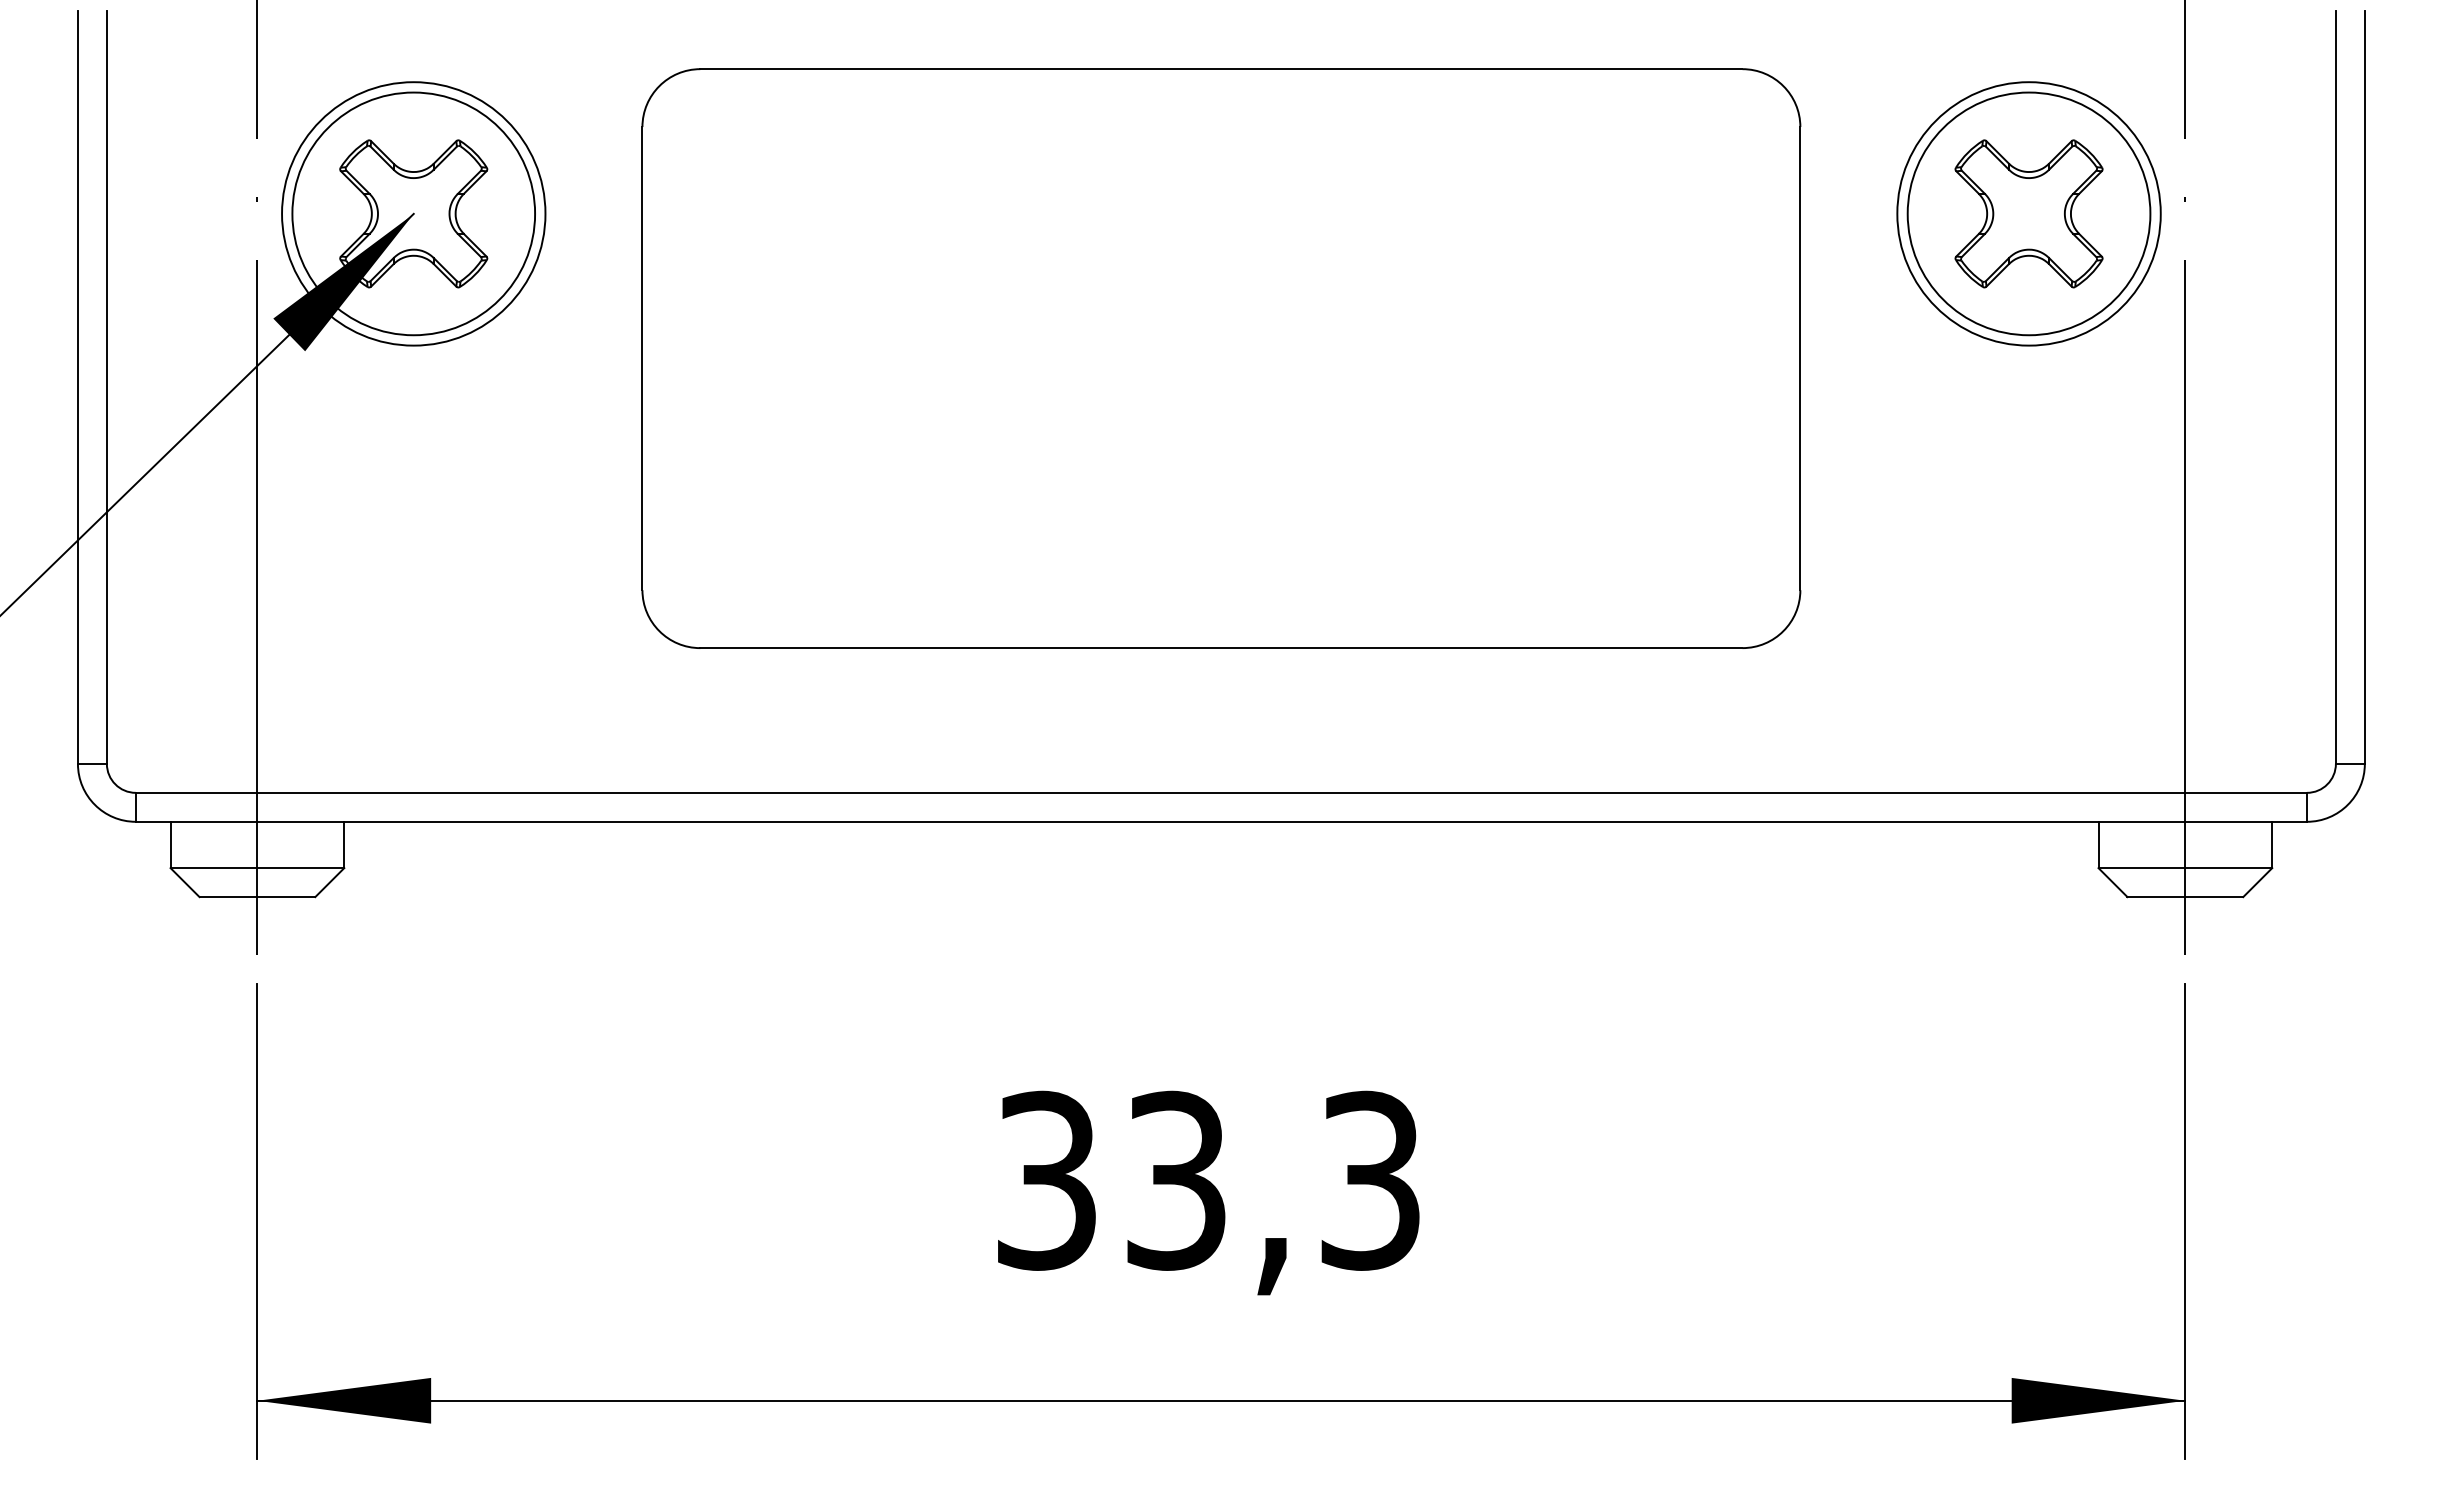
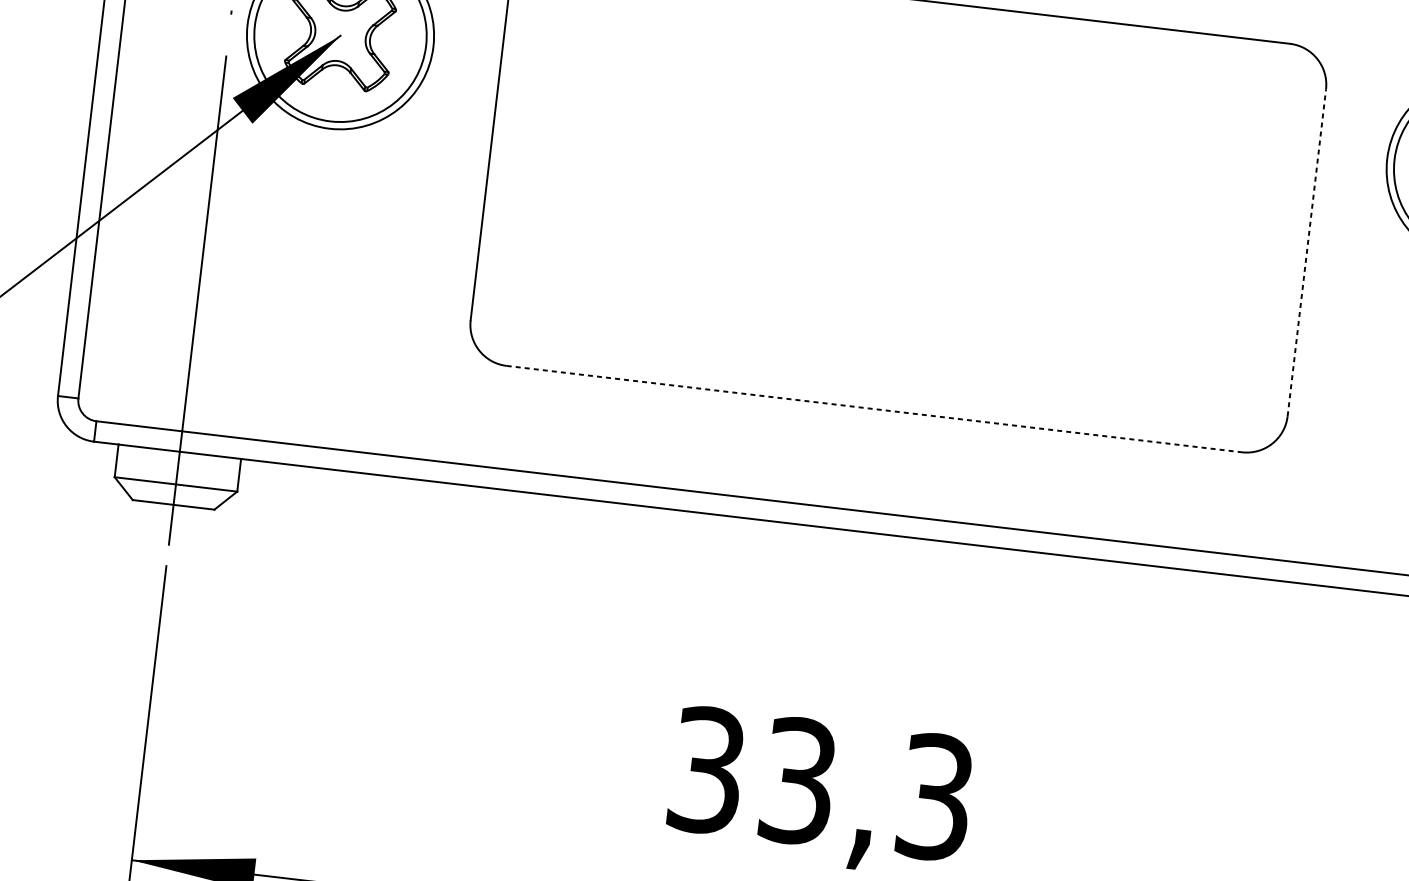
line: (1800, 358) -> (1306, 252), solid -> dashed
line: (1221, 648) -> (874, 409), solid -> dashed

